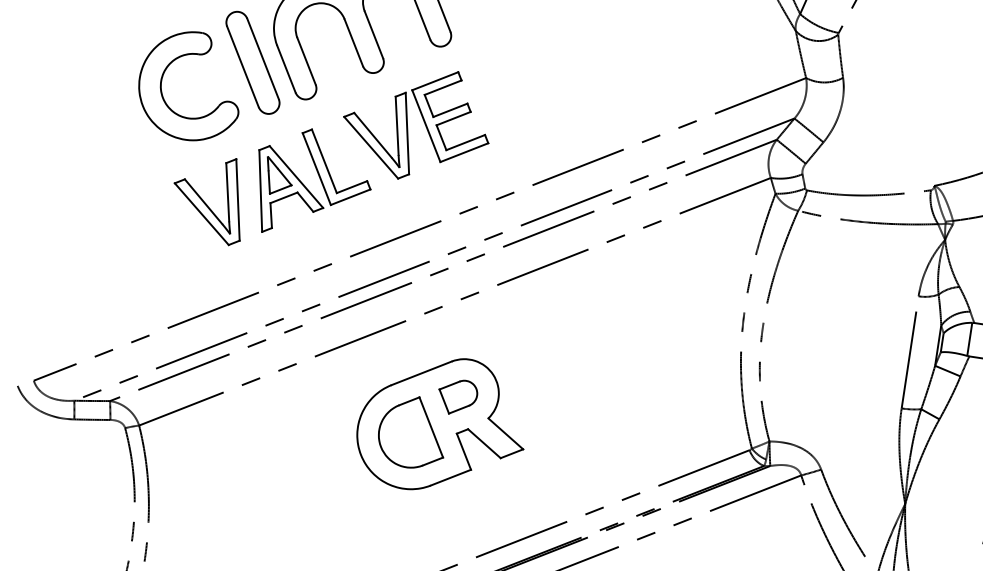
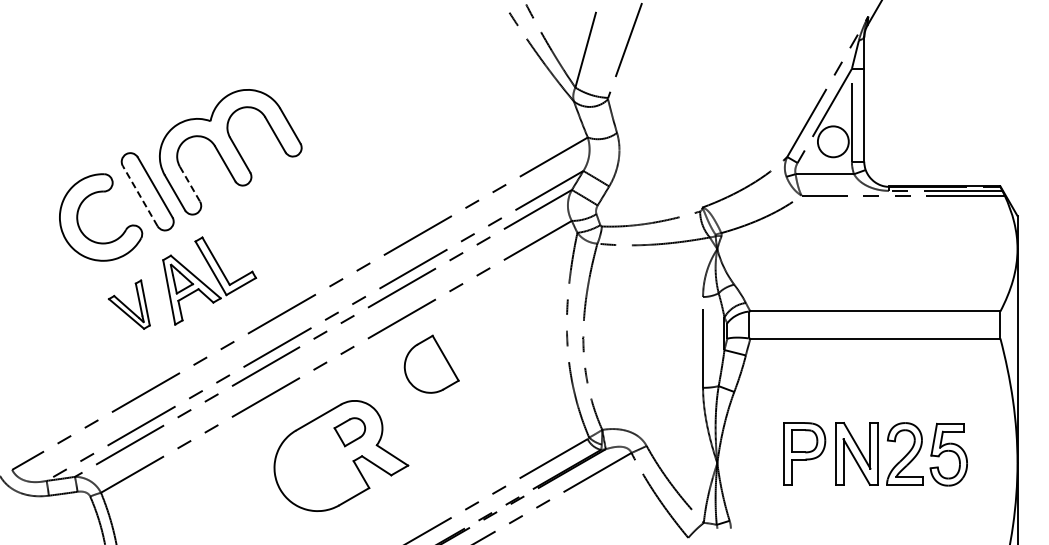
line: (307, 61) -> (190, 184), solid -> dashed
line: (243, 67) -> (140, 196), solid -> dashed
part: (416, 123) -> (284, 220), removed
part: (209, 198) -> (129, 304), size x0.7
part: (412, 431) -> (431, 363), moved

